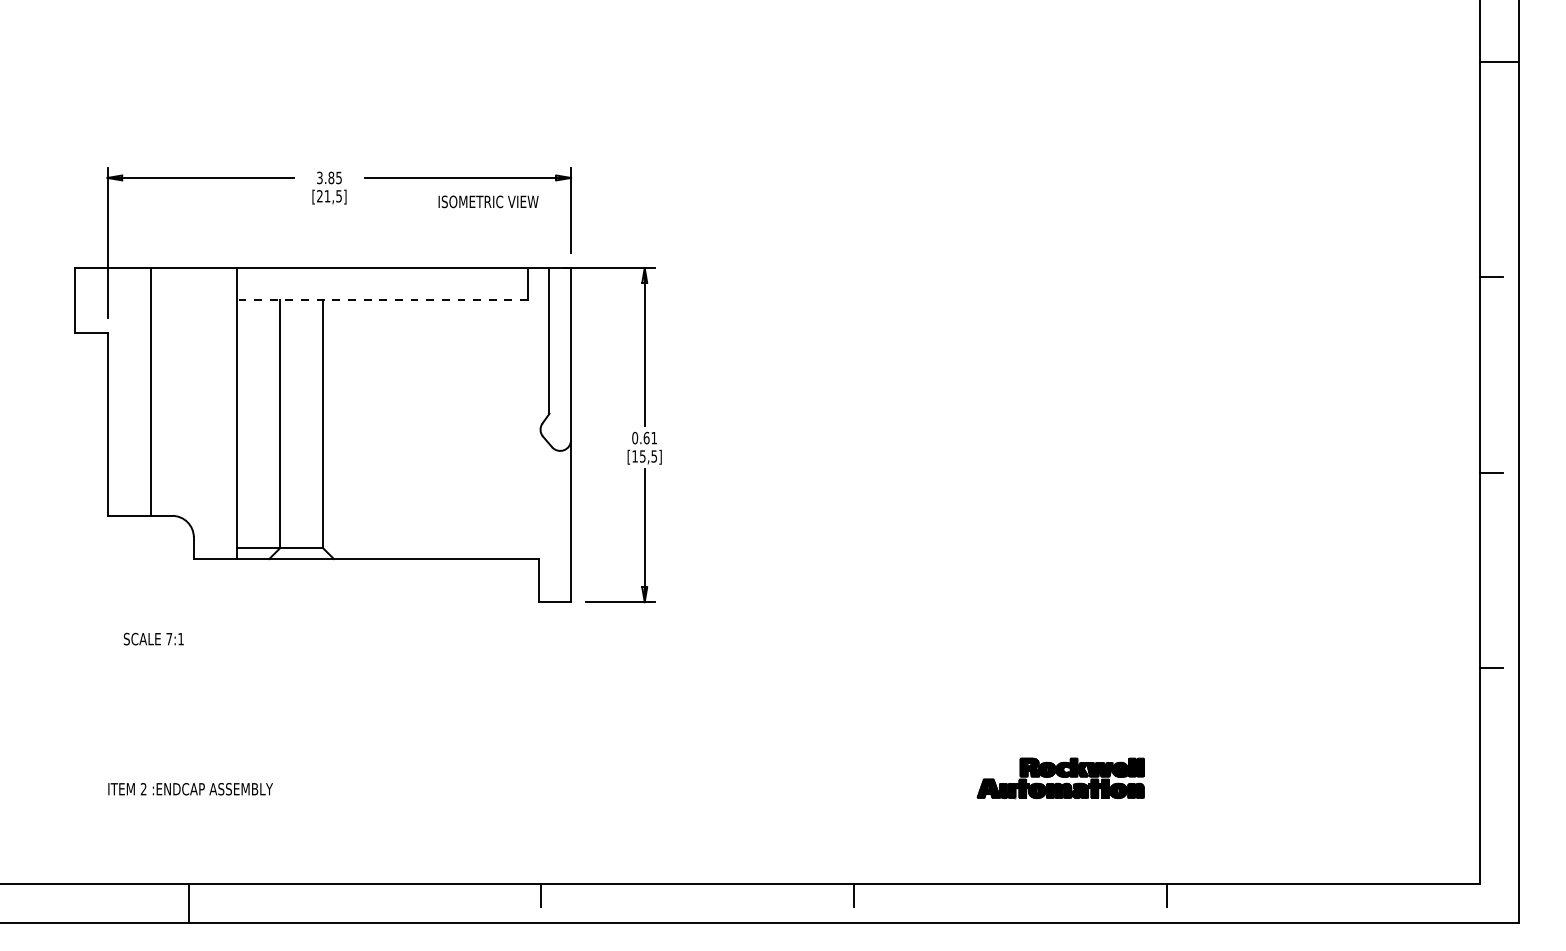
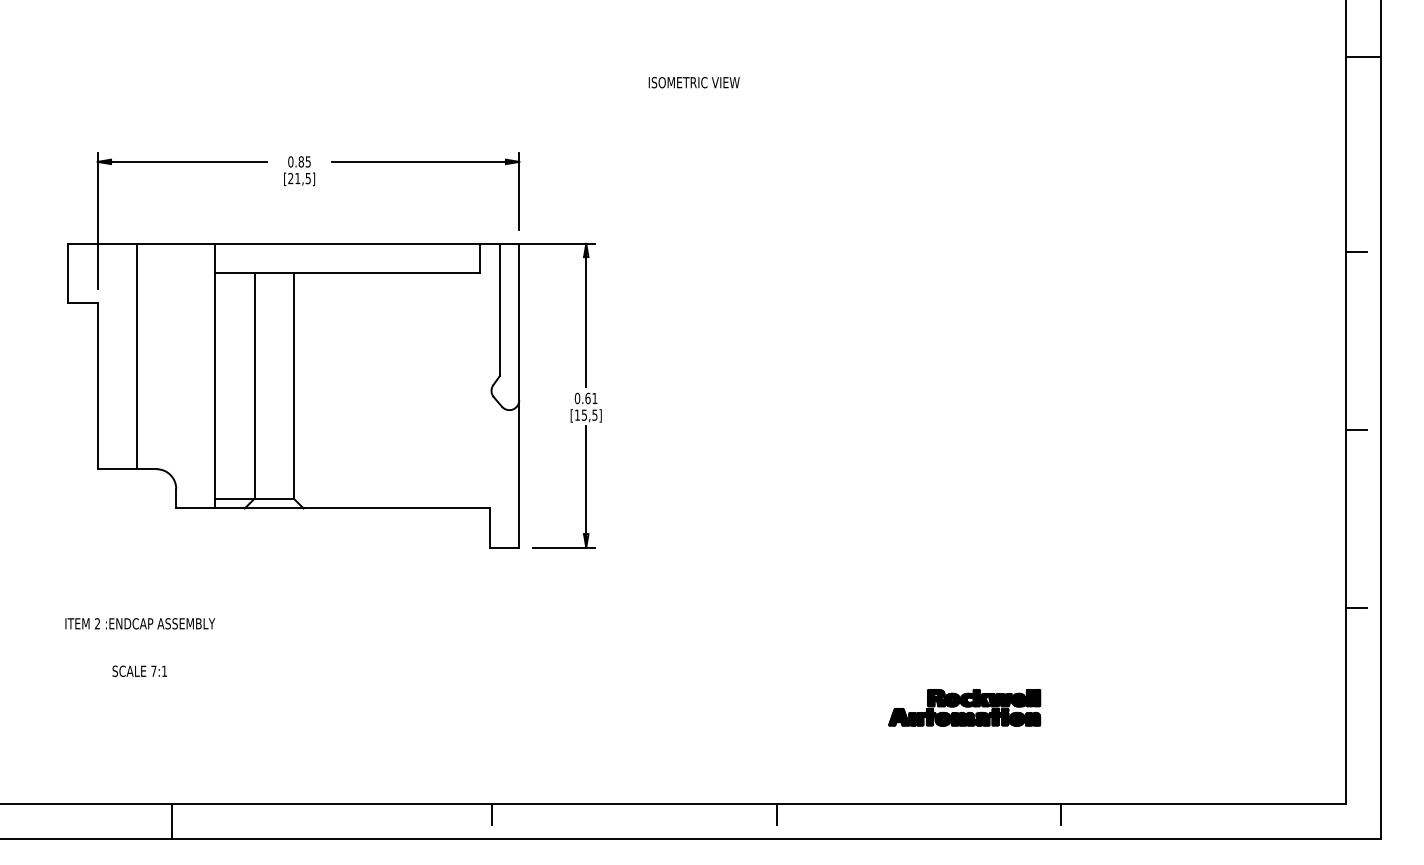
text: (319, 177) -> (290, 161), 3.85 -> 0.85
text: (487, 201) -> (693, 82), moved
line: (382, 300) -> (347, 273), dashed -> solid
text: (153, 638) -> (139, 670), moved
text: (190, 788) -> (140, 623), moved

